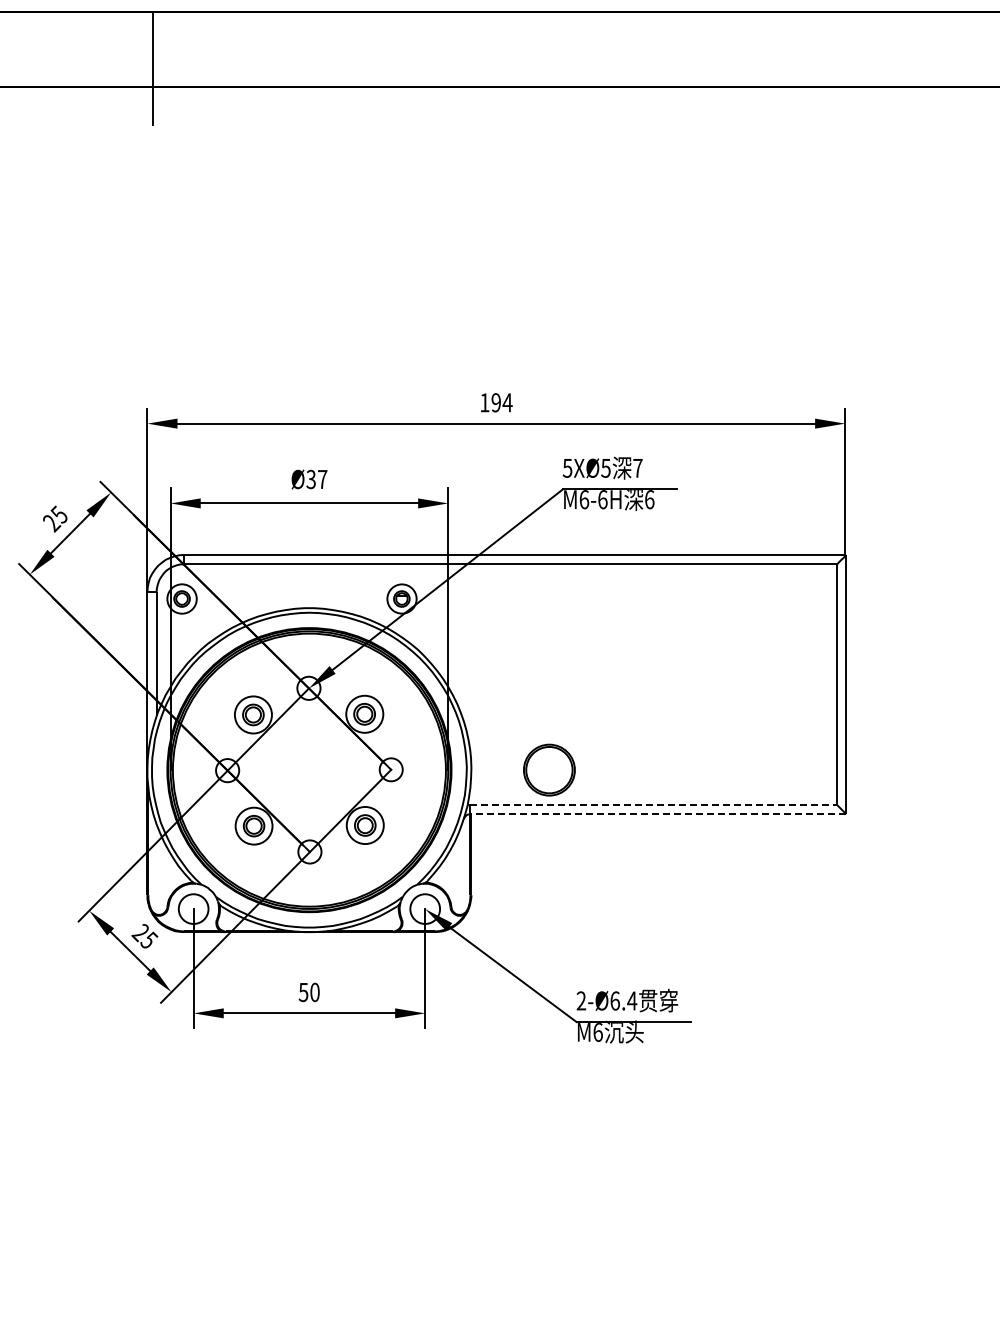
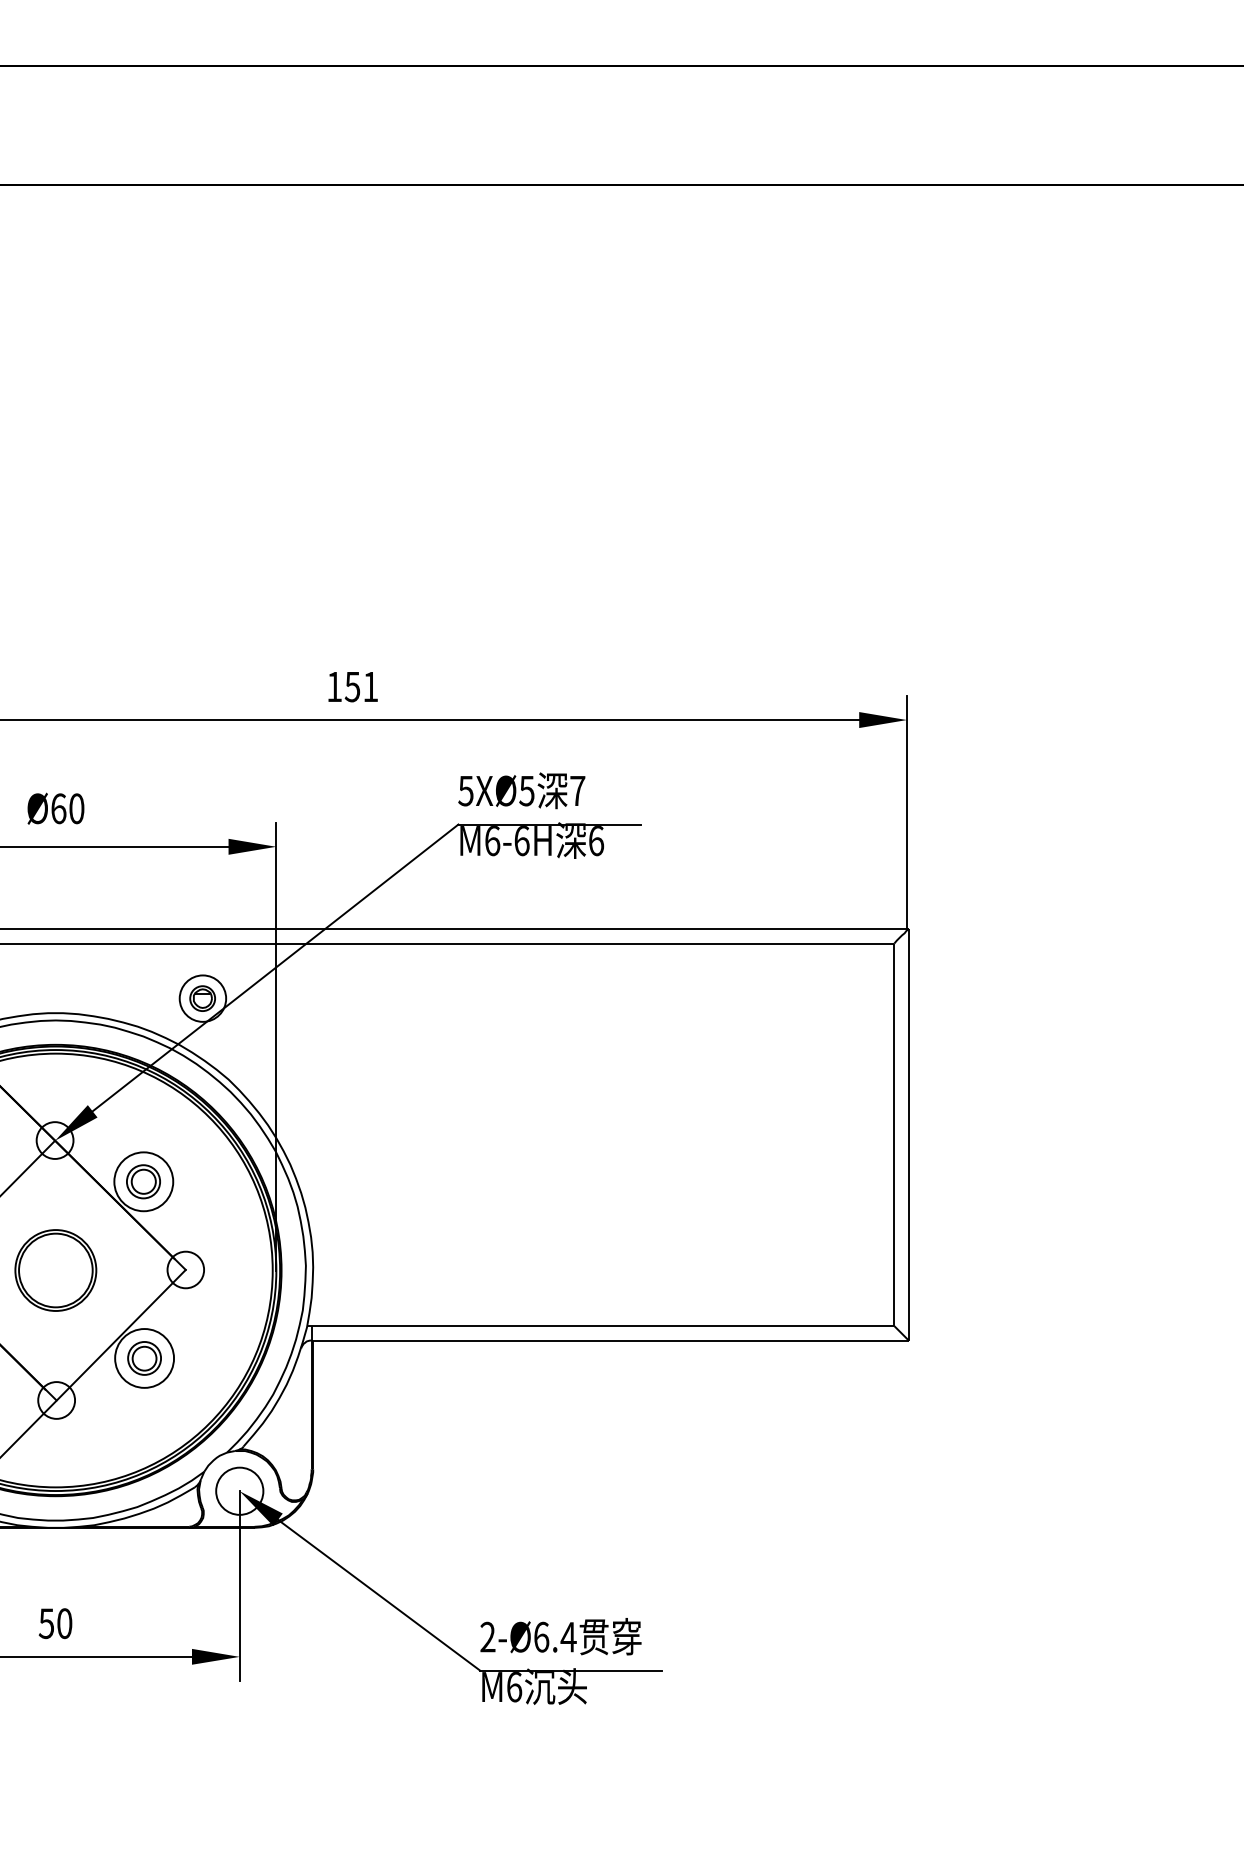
text: (501, 402) -> (360, 686), 194 -> 151
text: (316, 479) -> (67, 808), Ø37 -> Ø60
part: (549, 769) -> (55, 1269), moved
line: (654, 805) -> (604, 1326), dashed -> solid
line: (658, 814) -> (610, 1340), dashed -> solid

